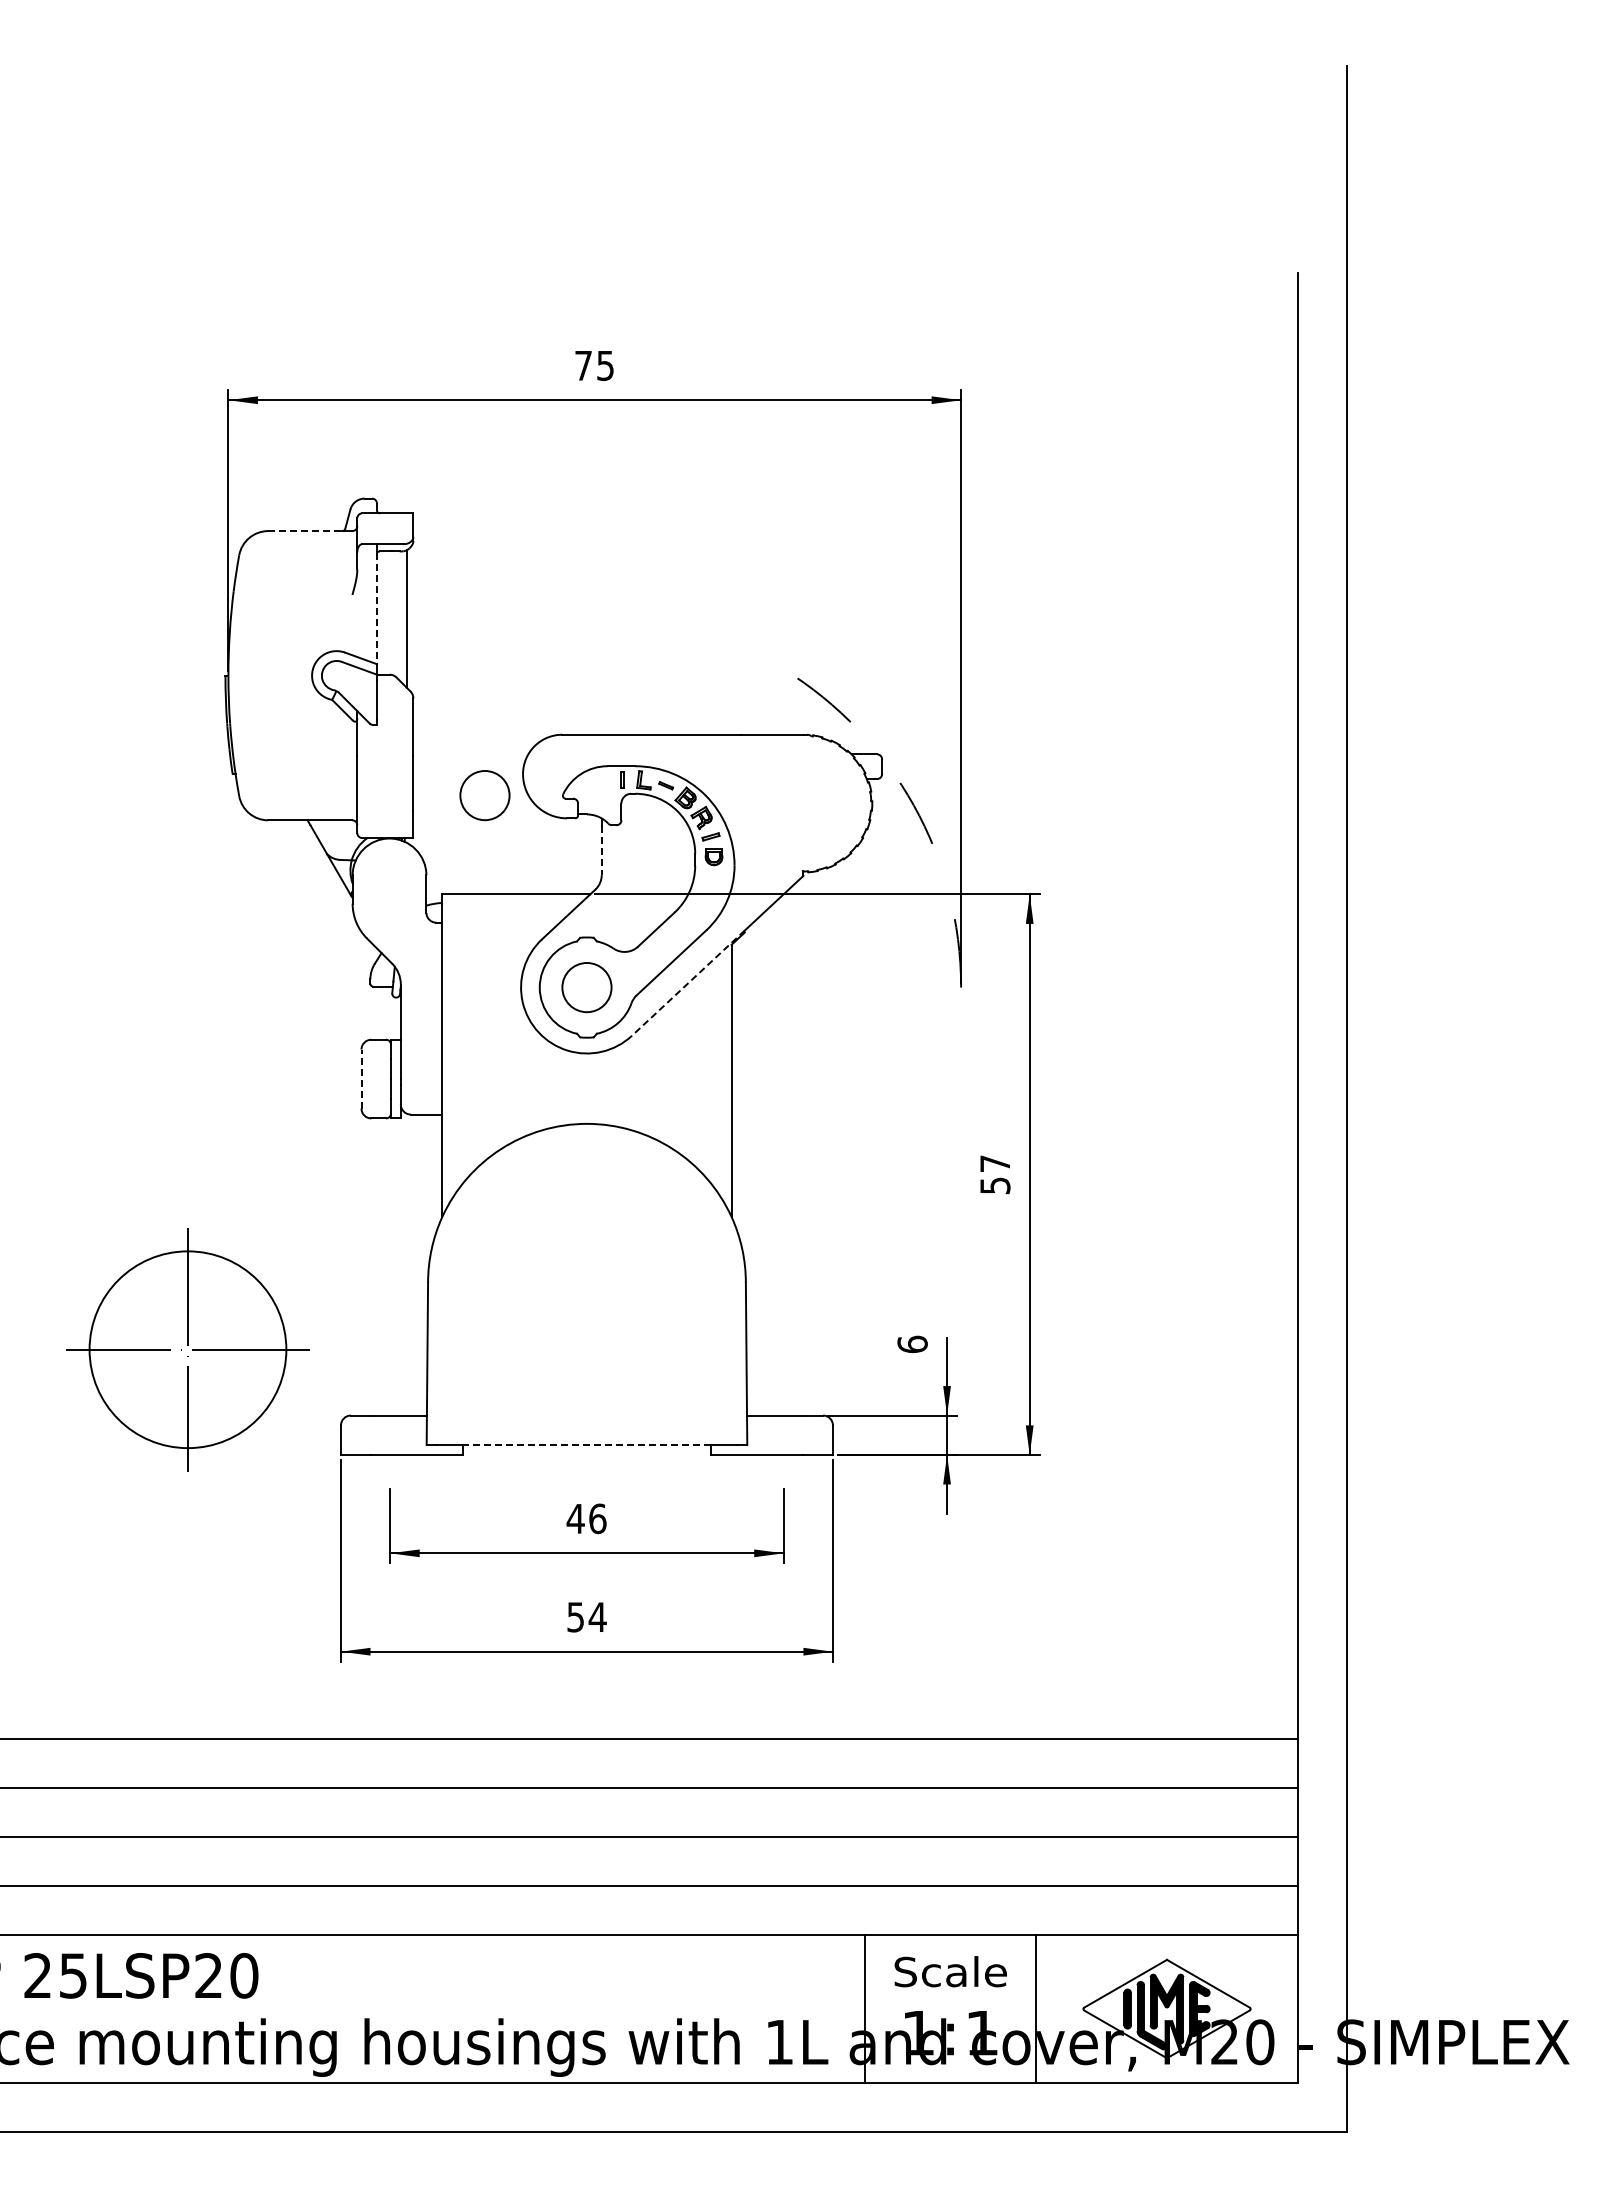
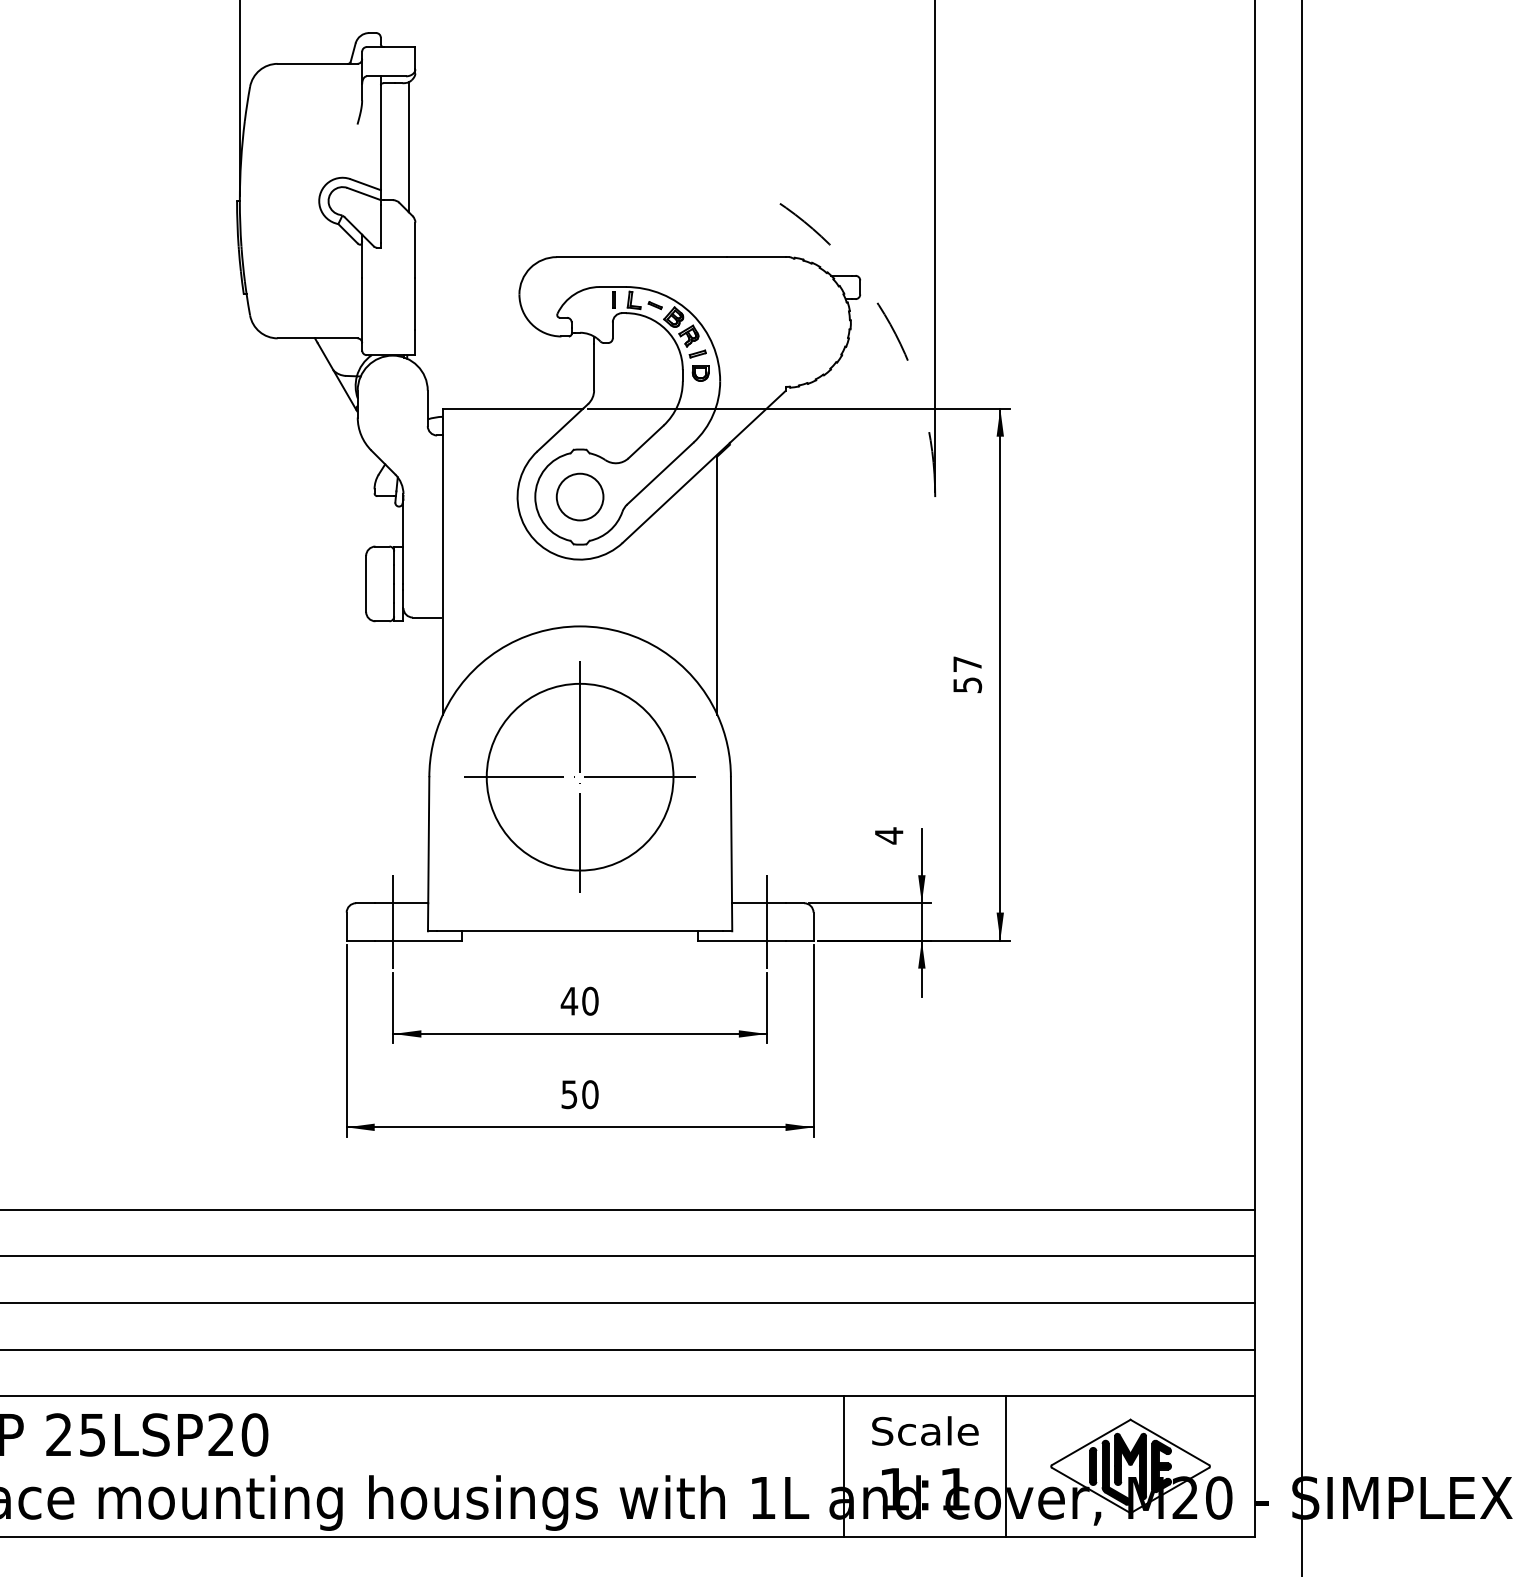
line: (305, 531) -> (313, 64), dashed -> solid
line: (376, 609) -> (380, 138), dashed -> solid
circle: (484, 795) -> (482, 314), removed
line: (601, 851) -> (593, 367), dashed -> solid
line: (688, 983) -> (676, 493), dashed -> solid
line: (361, 1079) -> (366, 584), dashed -> solid
text: (912, 1344) -> (889, 835), 6 -> 4
part: (187, 1349) -> (579, 776), moved
line: (390, 1435) -> (393, 922), added
line: (783, 1435) -> (766, 922), added
line: (586, 1445) -> (579, 931), dashed -> solid
text: (597, 1518) -> (590, 1000), 46 -> 40
text: (597, 1617) -> (590, 1094), 54 -> 50

